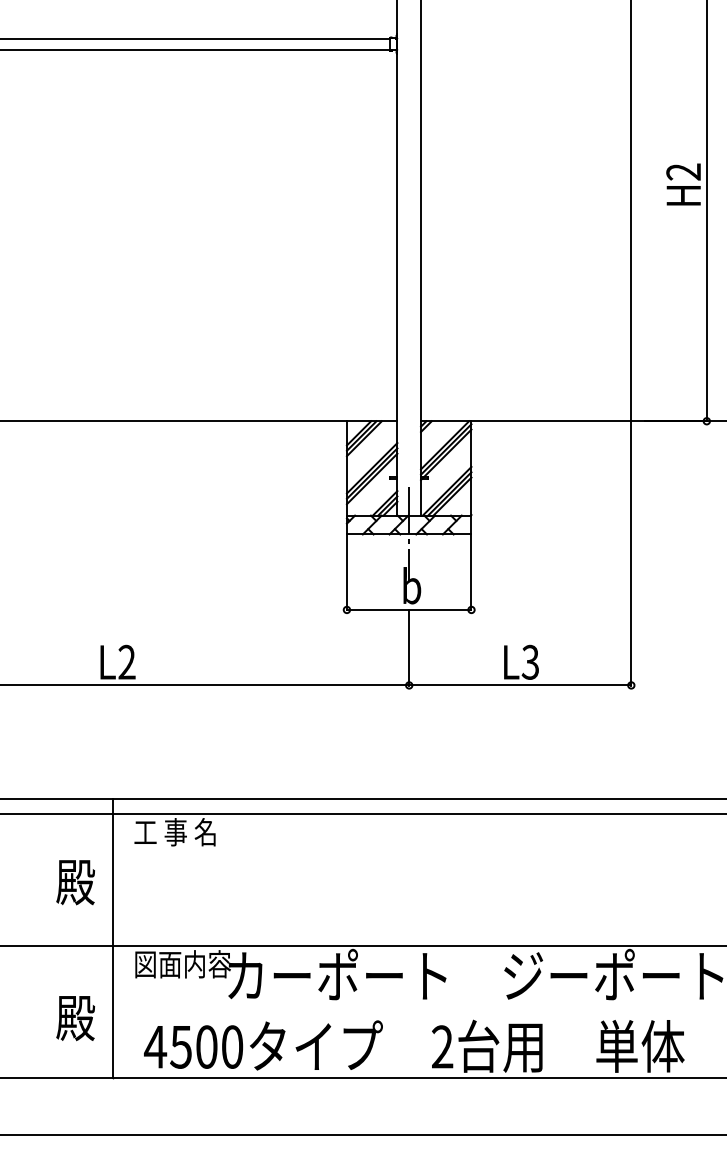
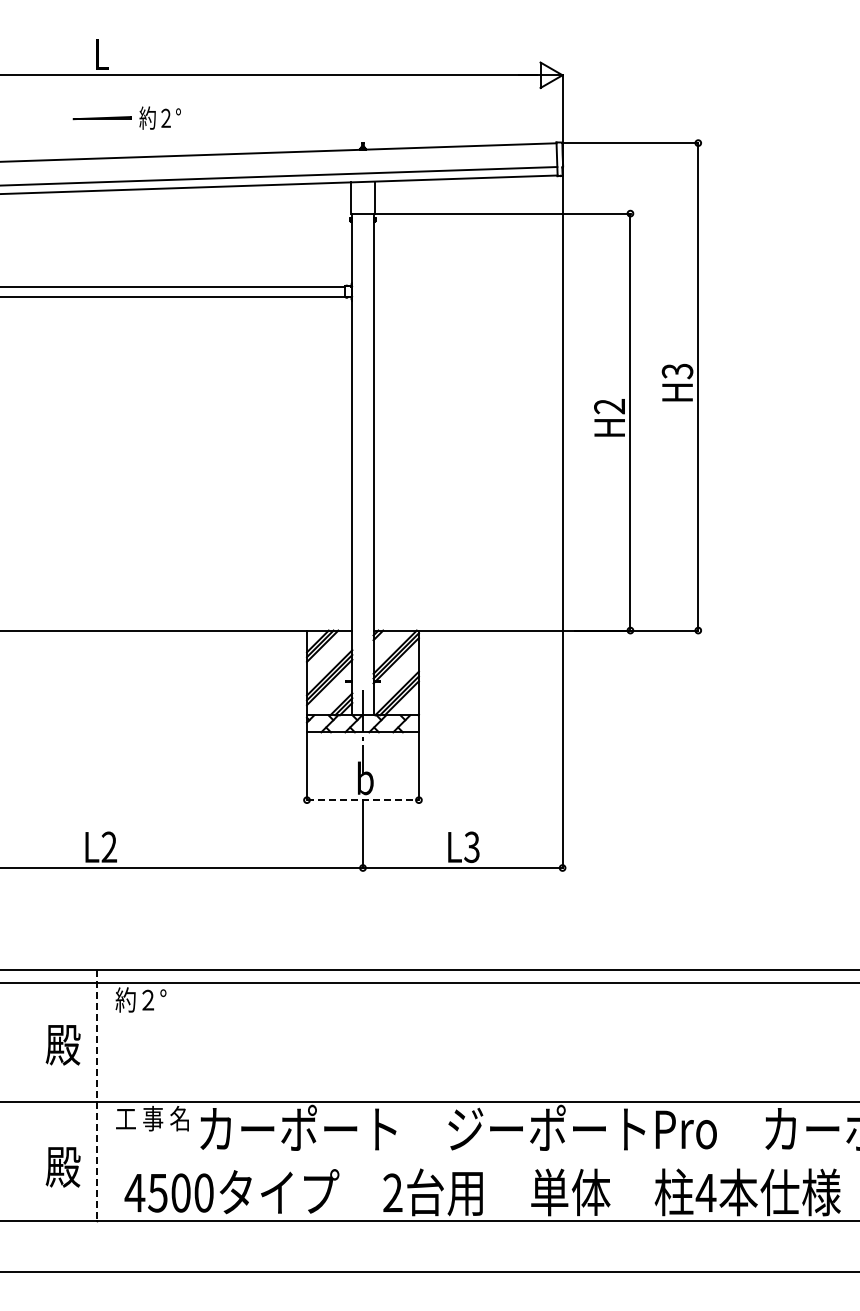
line: (408, 610) -> (362, 800), solid -> dashed
text: (173, 831) -> (151, 999), 工 事 名 -> 約２°
line: (113, 938) -> (97, 1095), solid -> dashed
text: (182, 964) -> (159, 1118), 図面内容 -> 工 事 名

